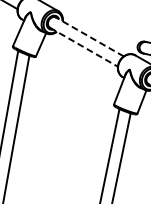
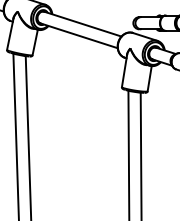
line: (89, 37) -> (82, 24), dashed -> solid
line: (84, 47) -> (79, 35), dashed -> solid

